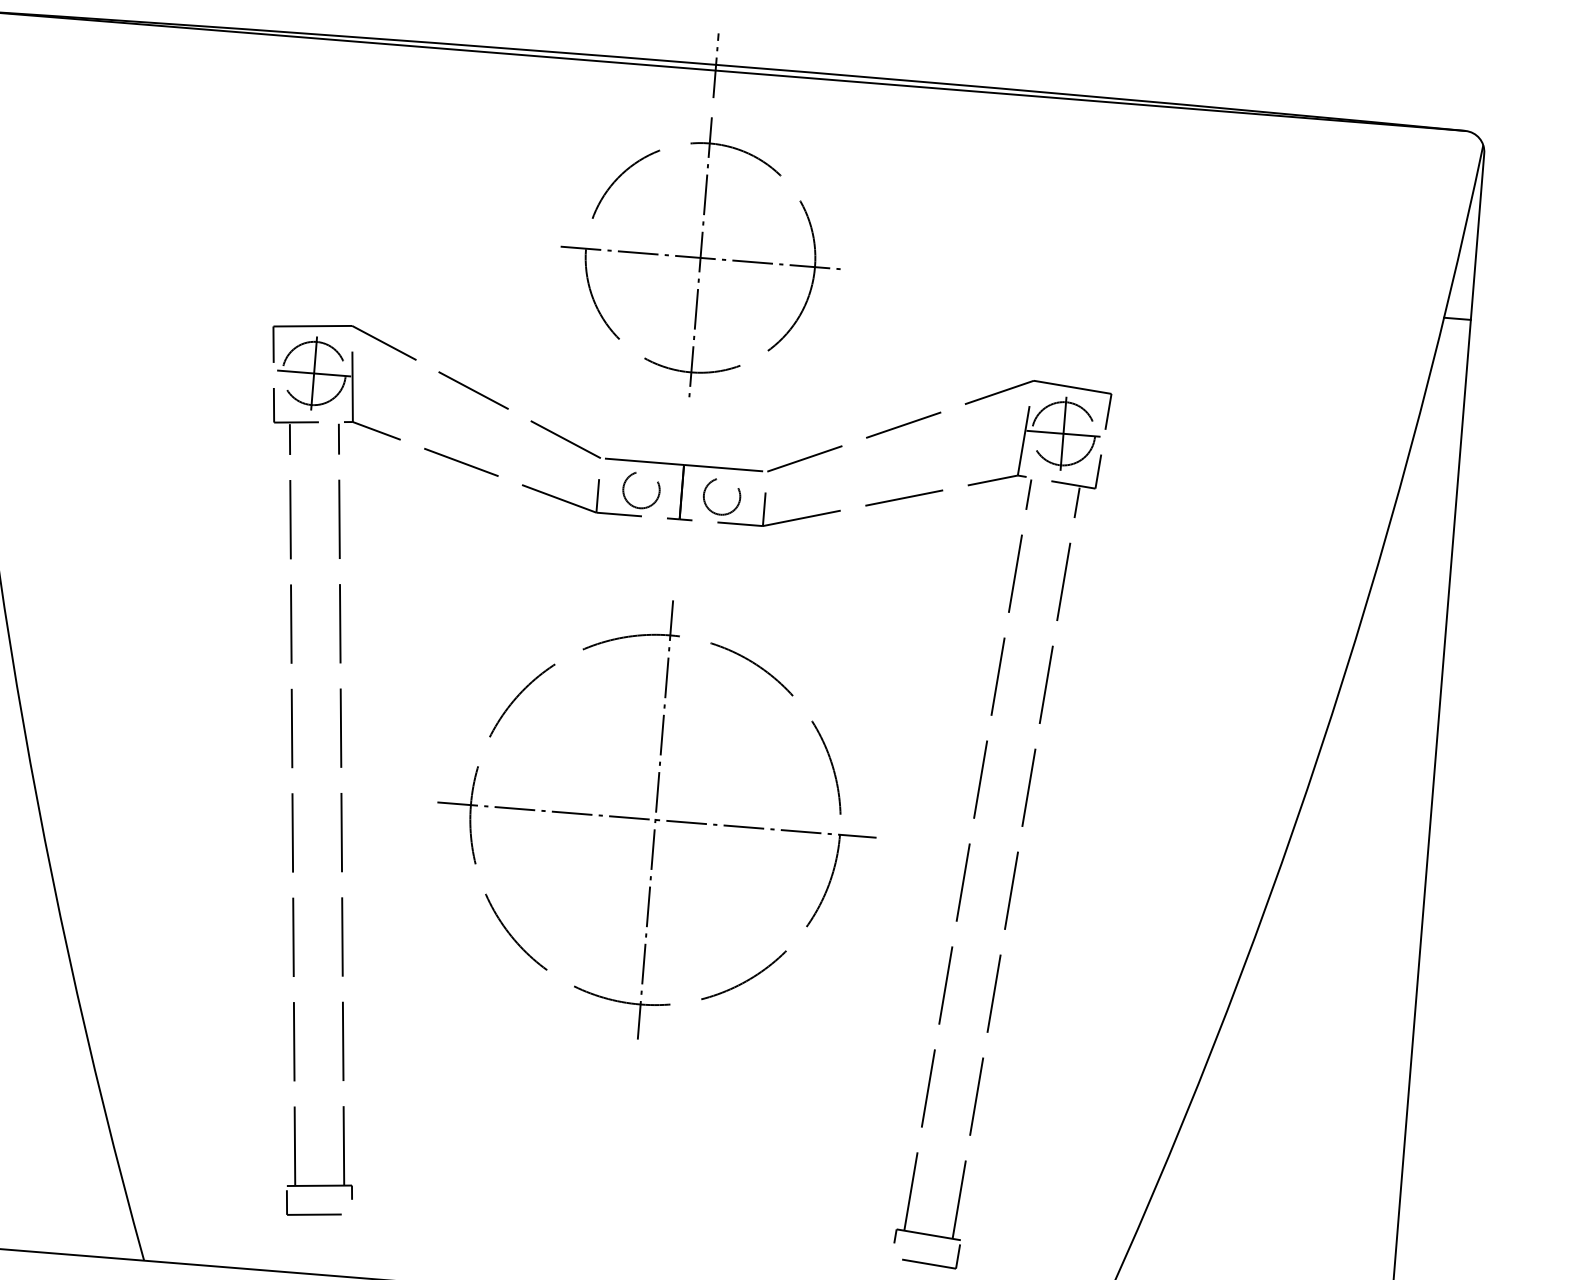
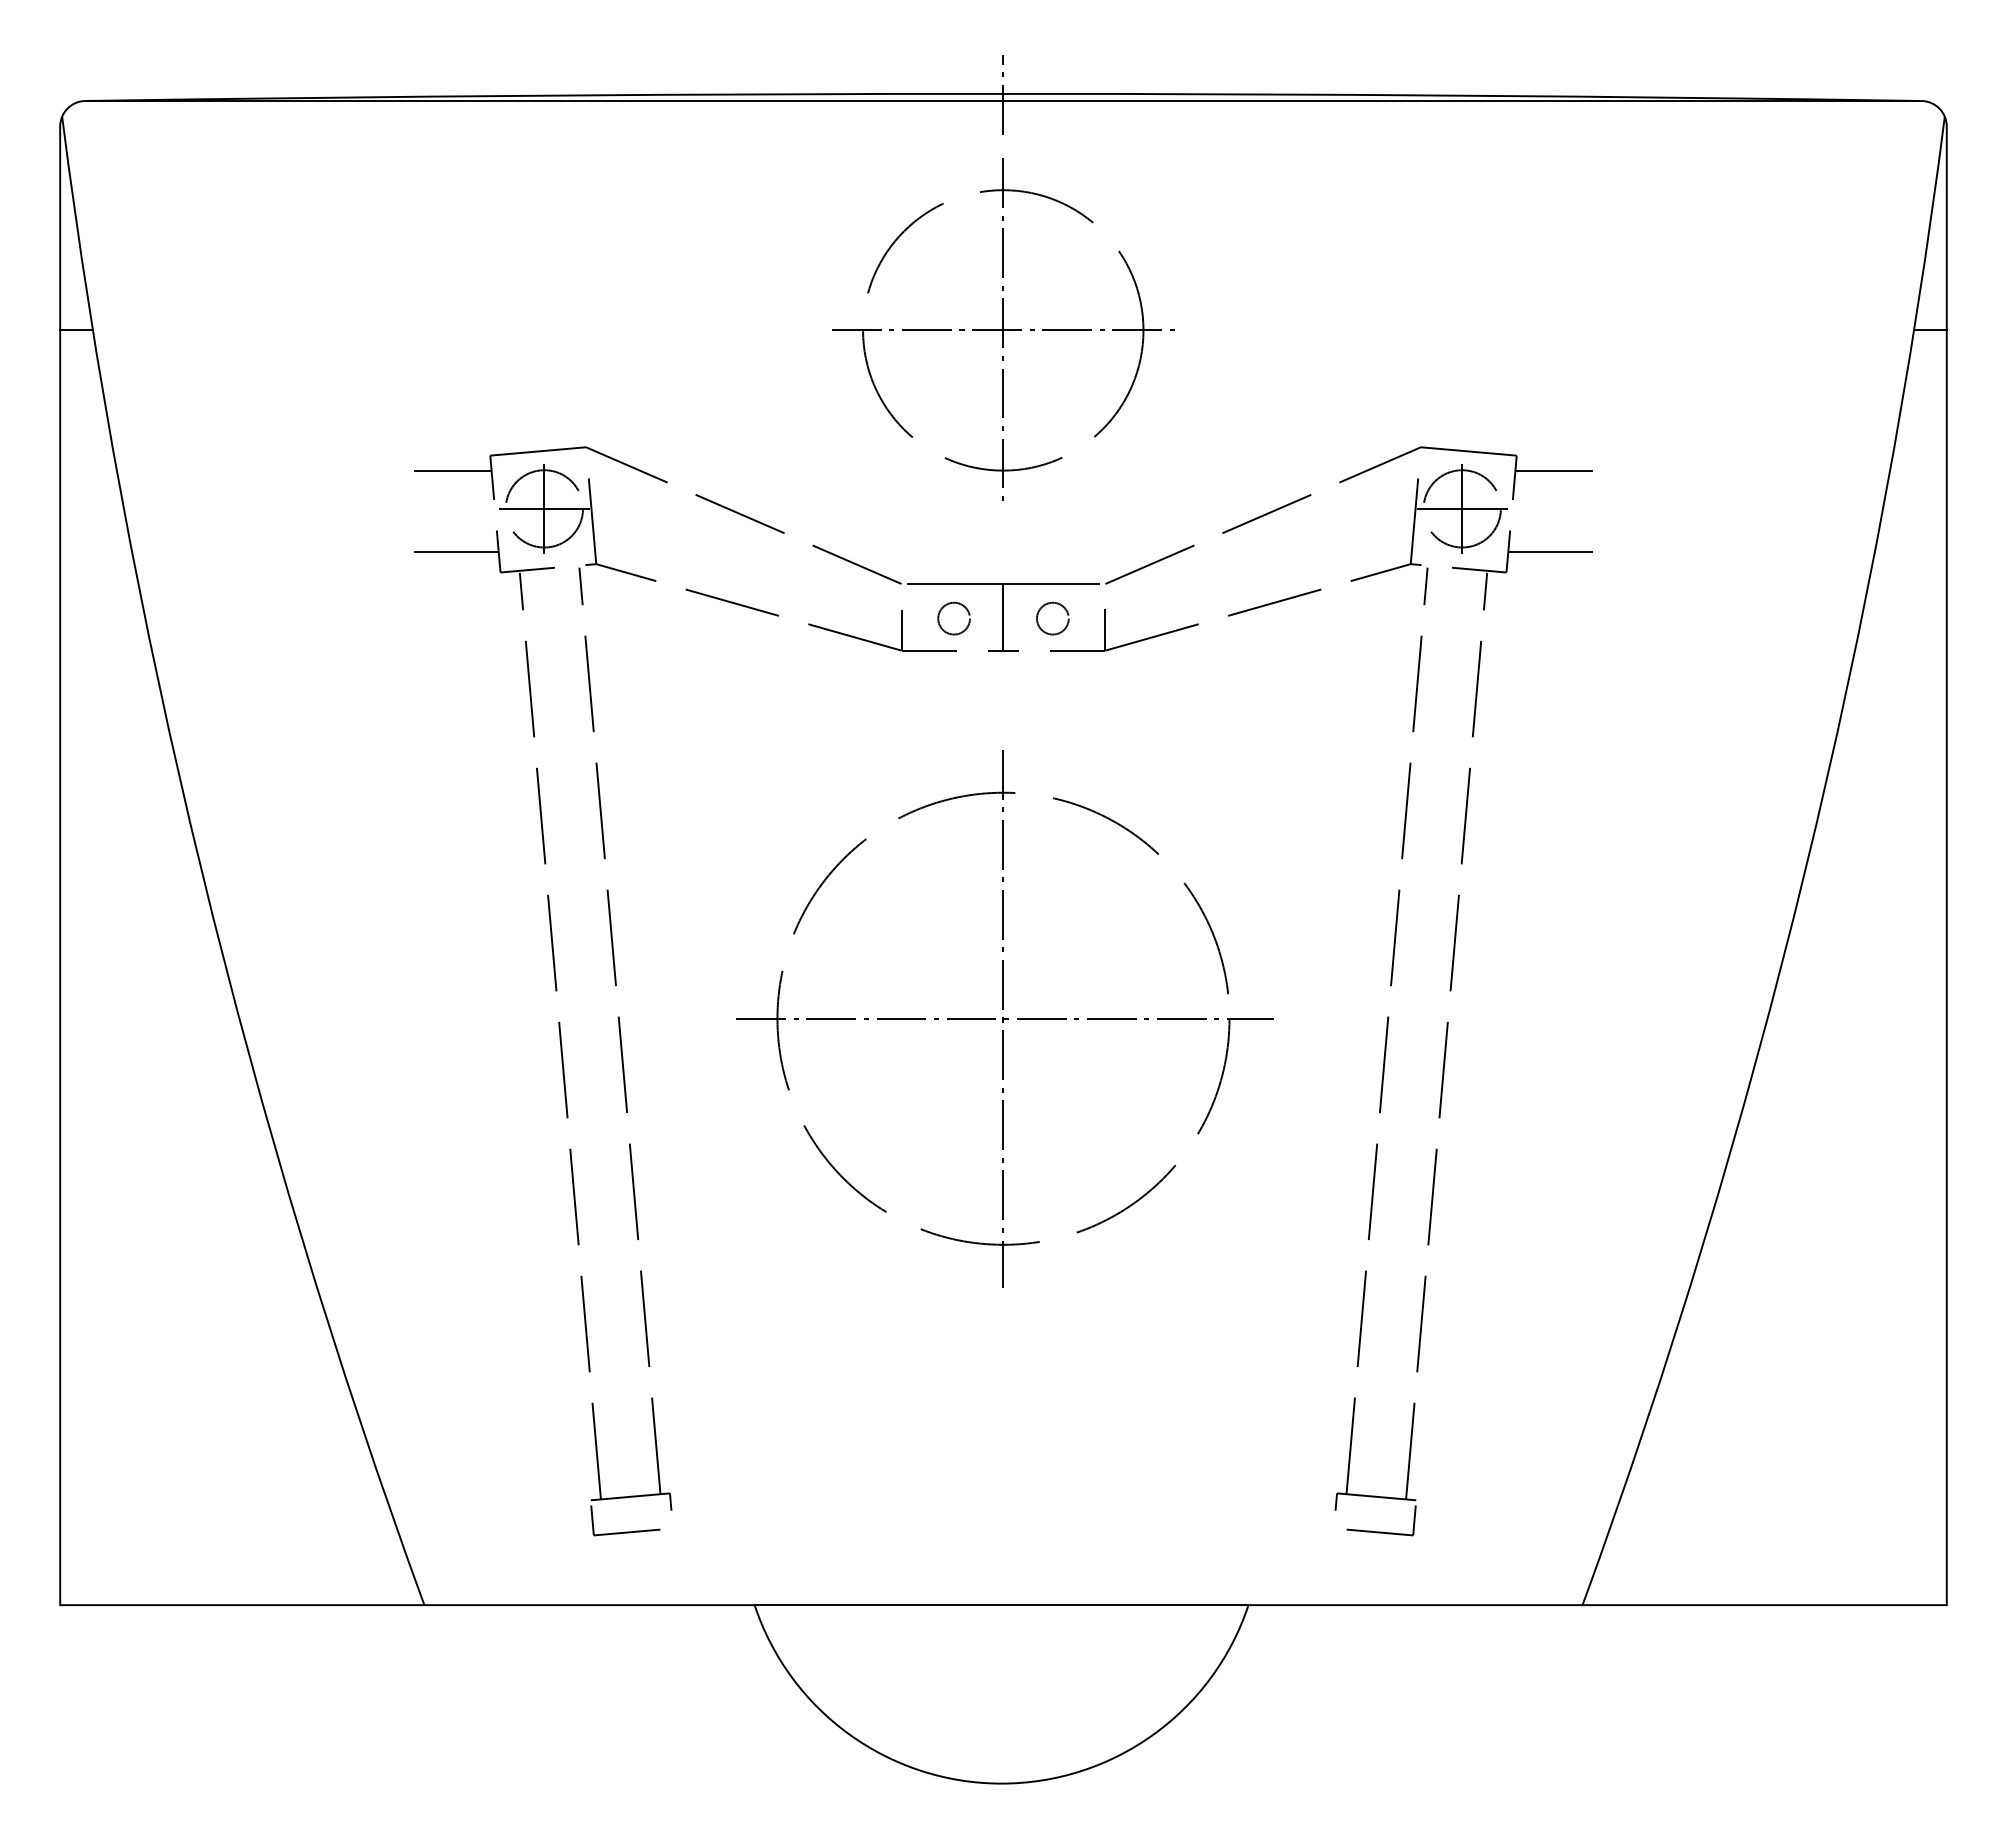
line: (241, 336) -> (452, 470), added
line: (239, 403) -> (456, 552), added
line: (1140, 408) -> (1553, 470), added
line: (1132, 475) -> (1550, 552), added
circle: (640, 489) -> (953, 618), size x0.71
circle: (721, 496) -> (1052, 618), size x0.71

